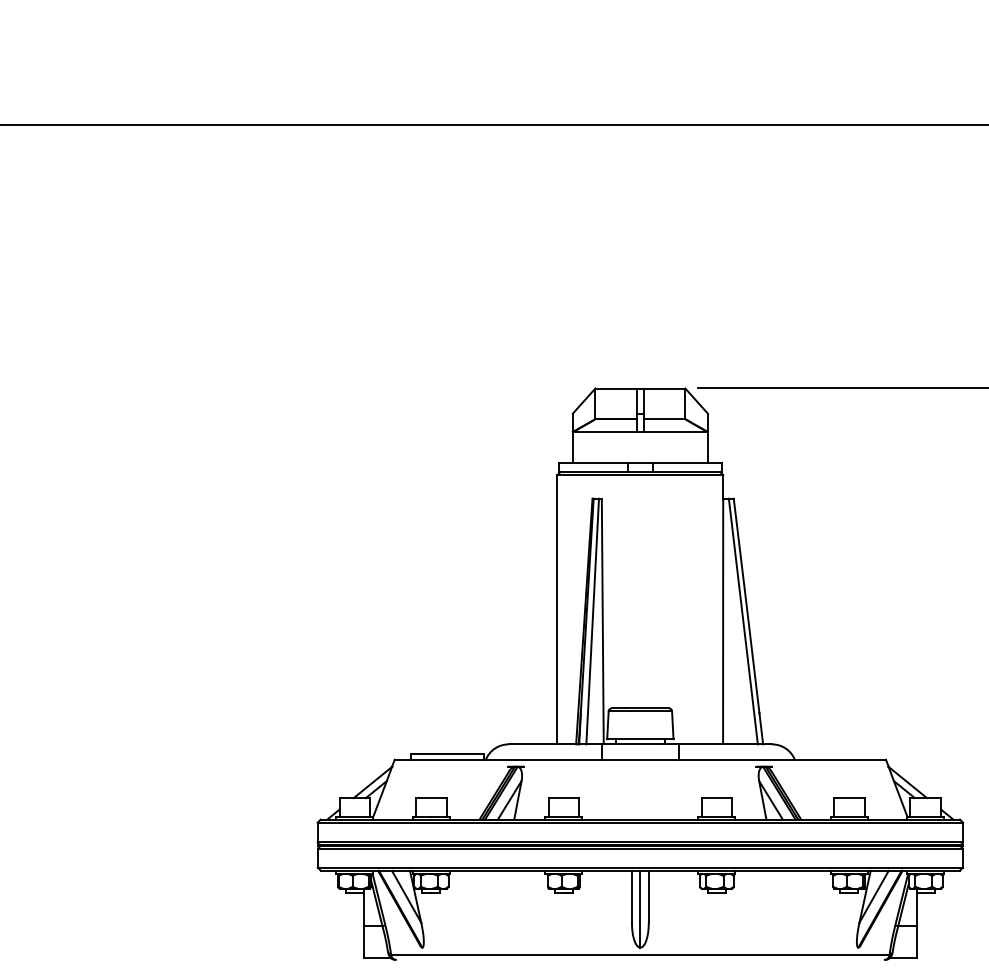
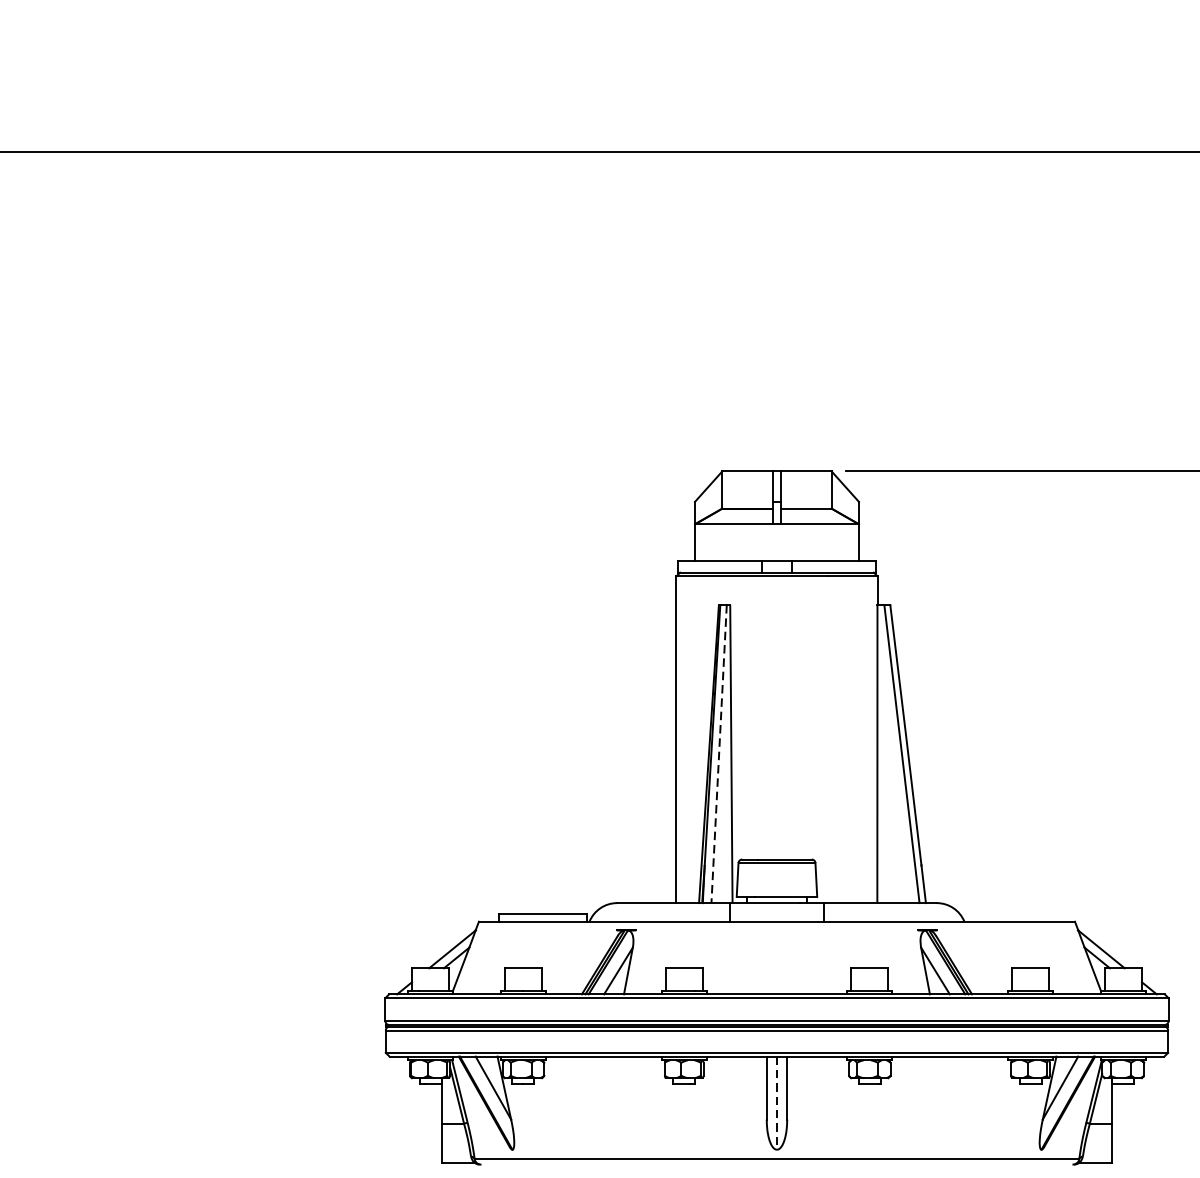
line: (592, 621) -> (718, 754), solid -> dashed
line: (640, 909) -> (777, 1103), solid -> dashed

